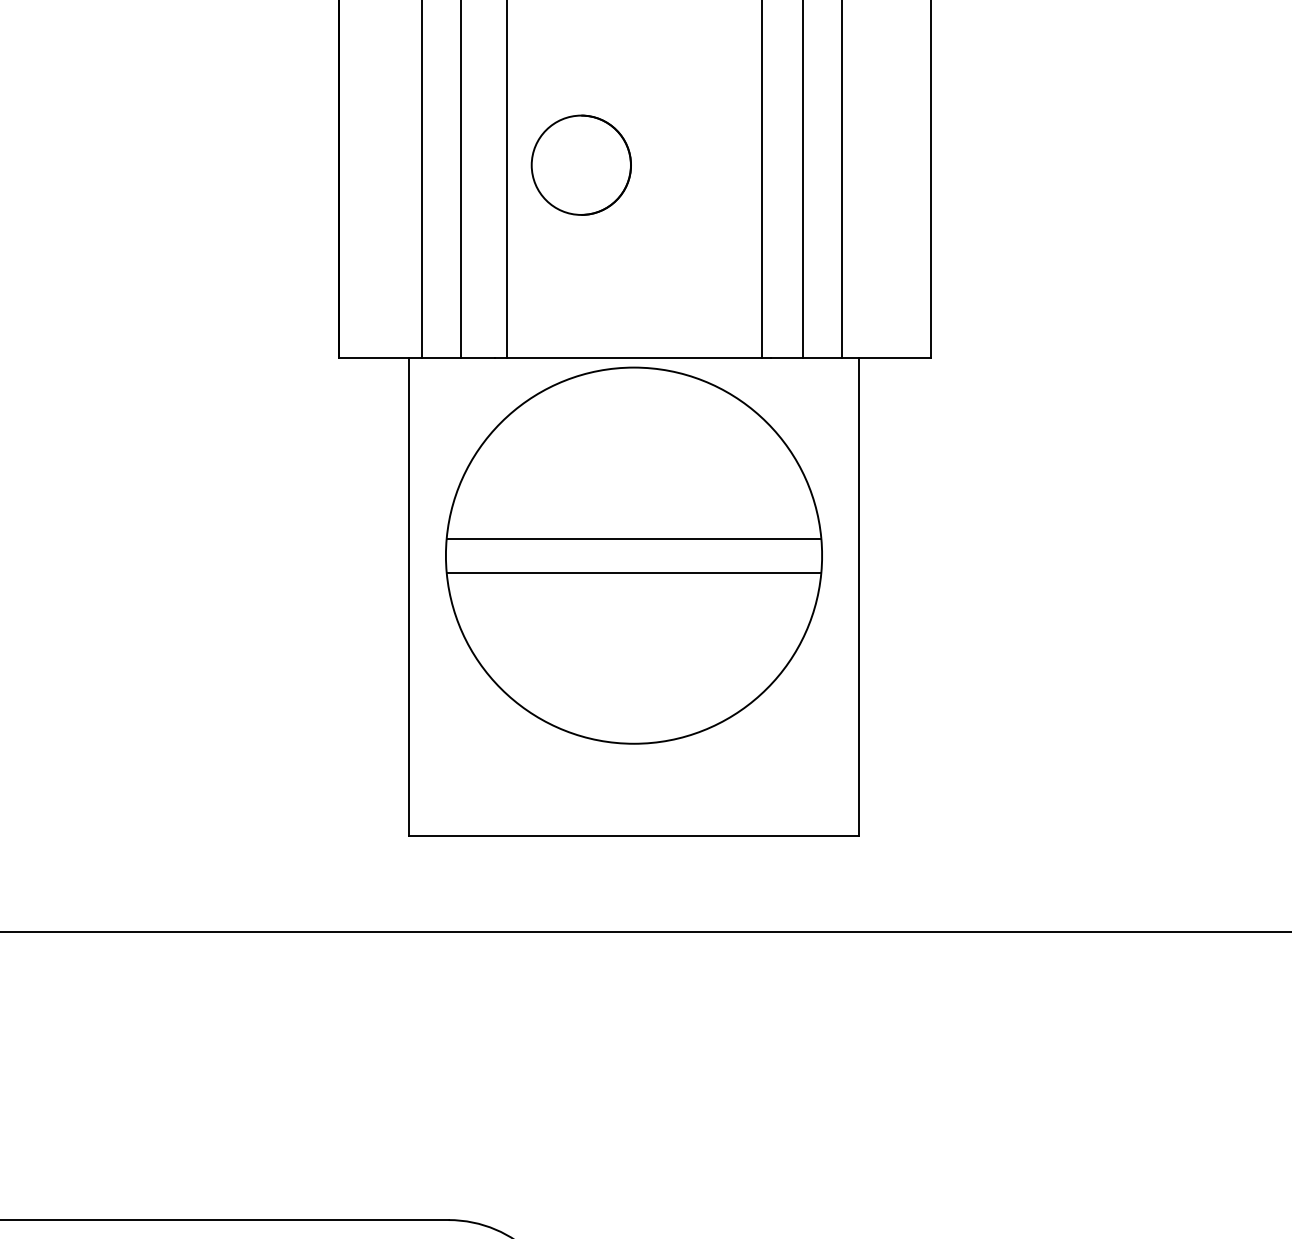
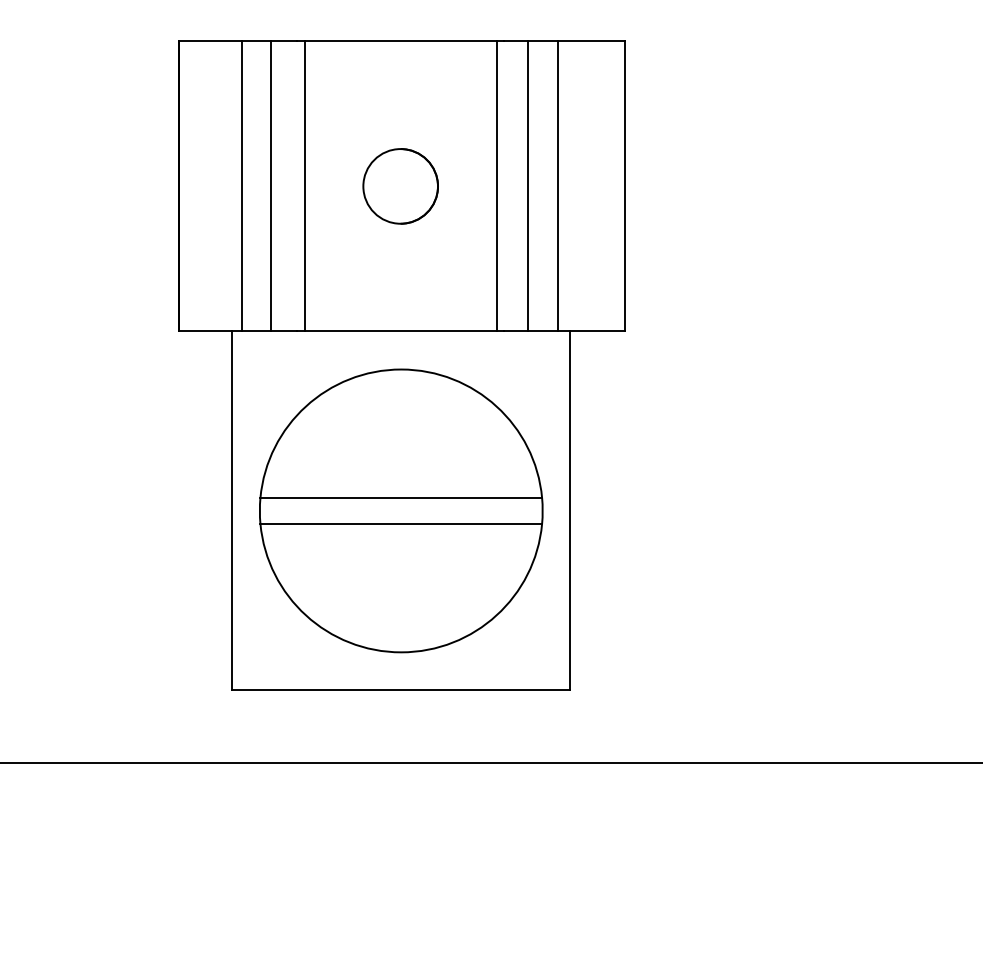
part: (581, 165) -> (400, 186), moved
part: (634, 555) -> (401, 510), moved

